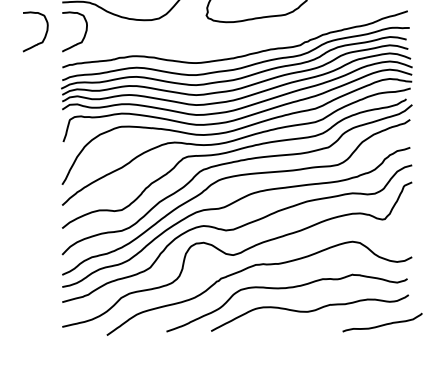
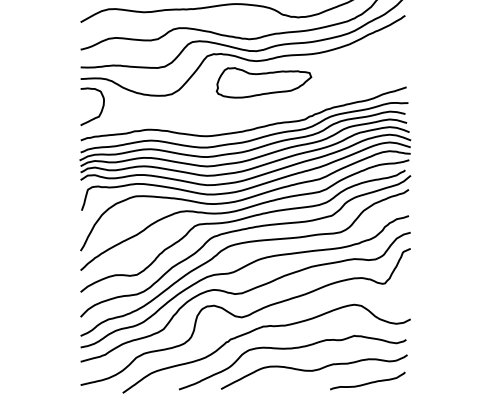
curve: (45, 33) -> (64, 108), removed
curve: (382, 324) -> (367, 382), moved

